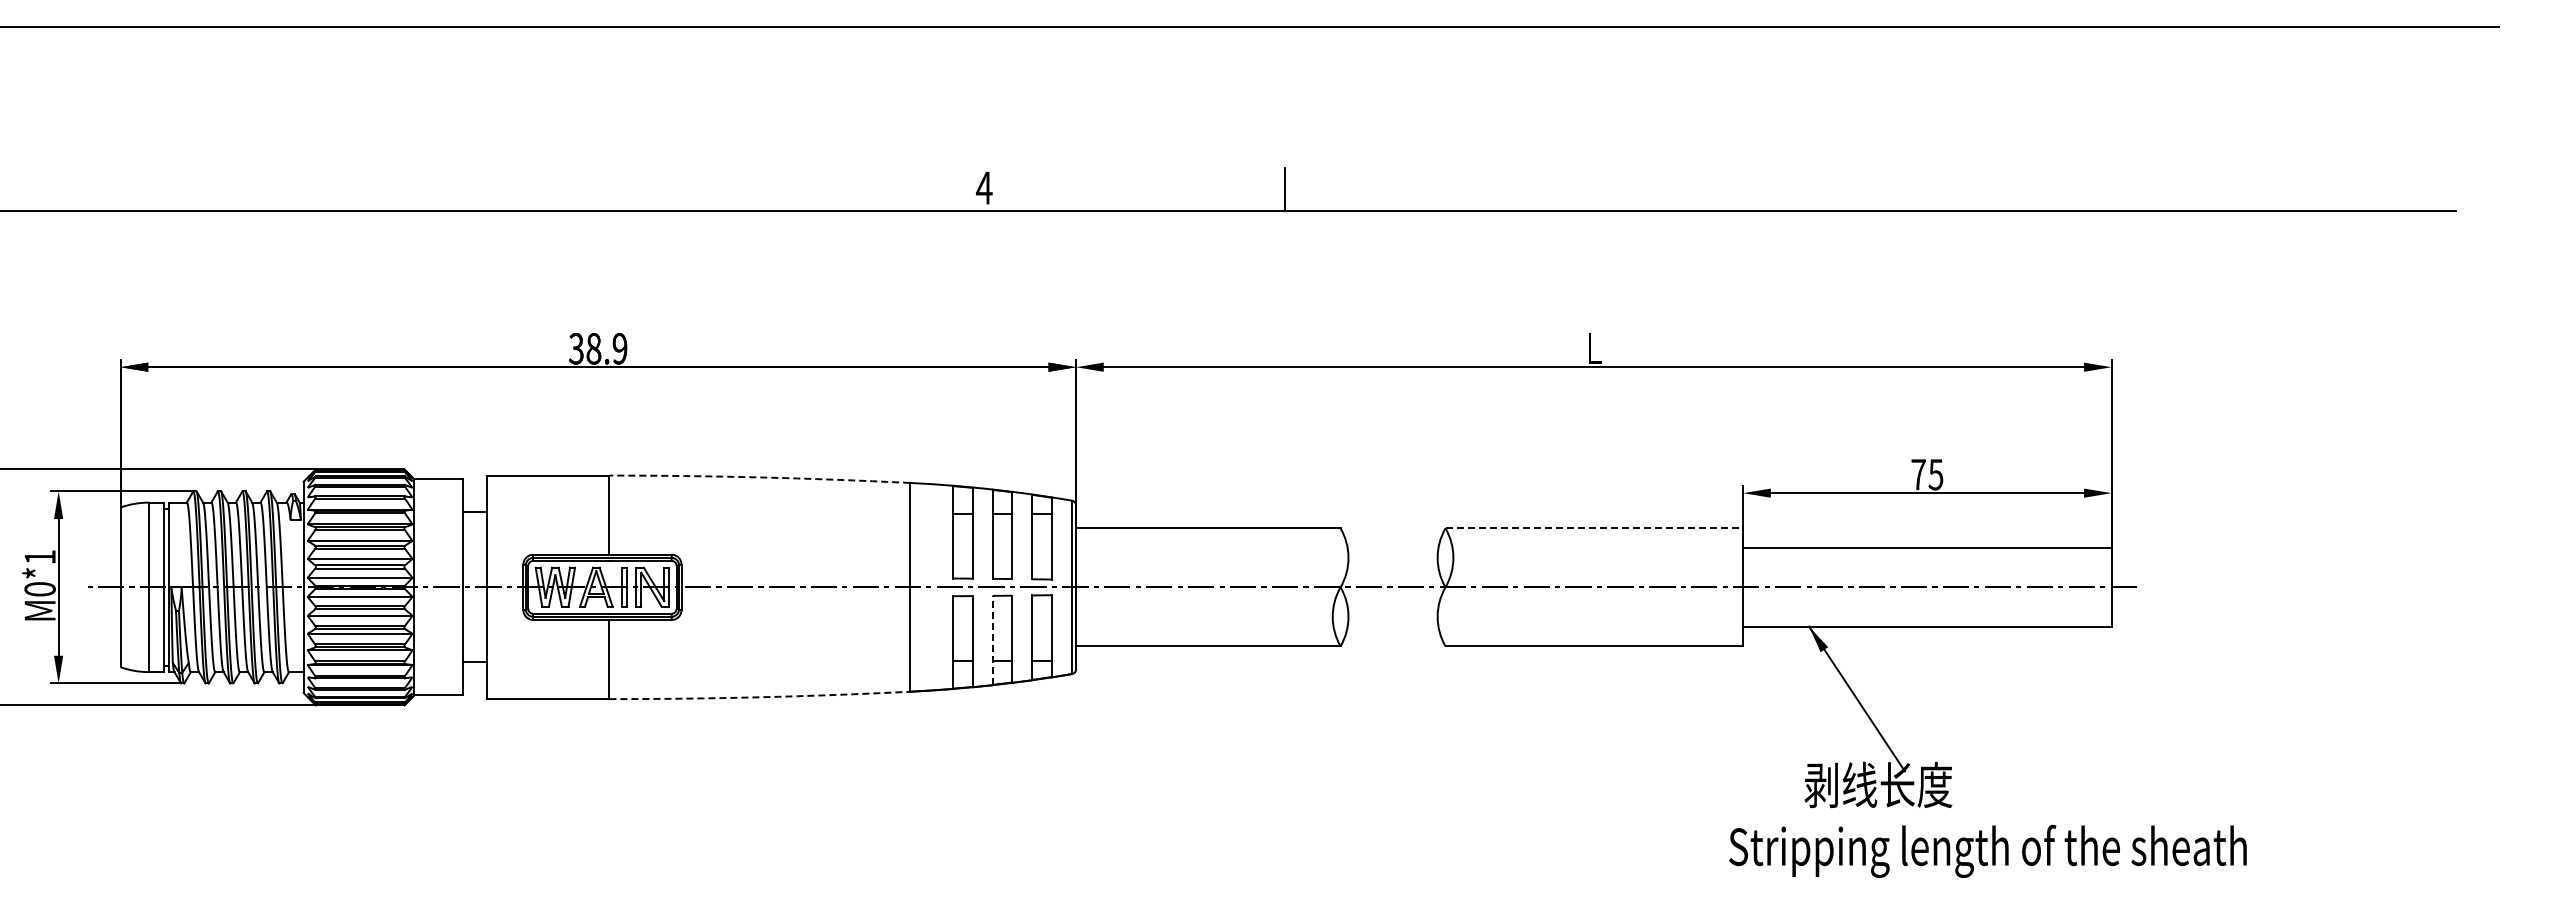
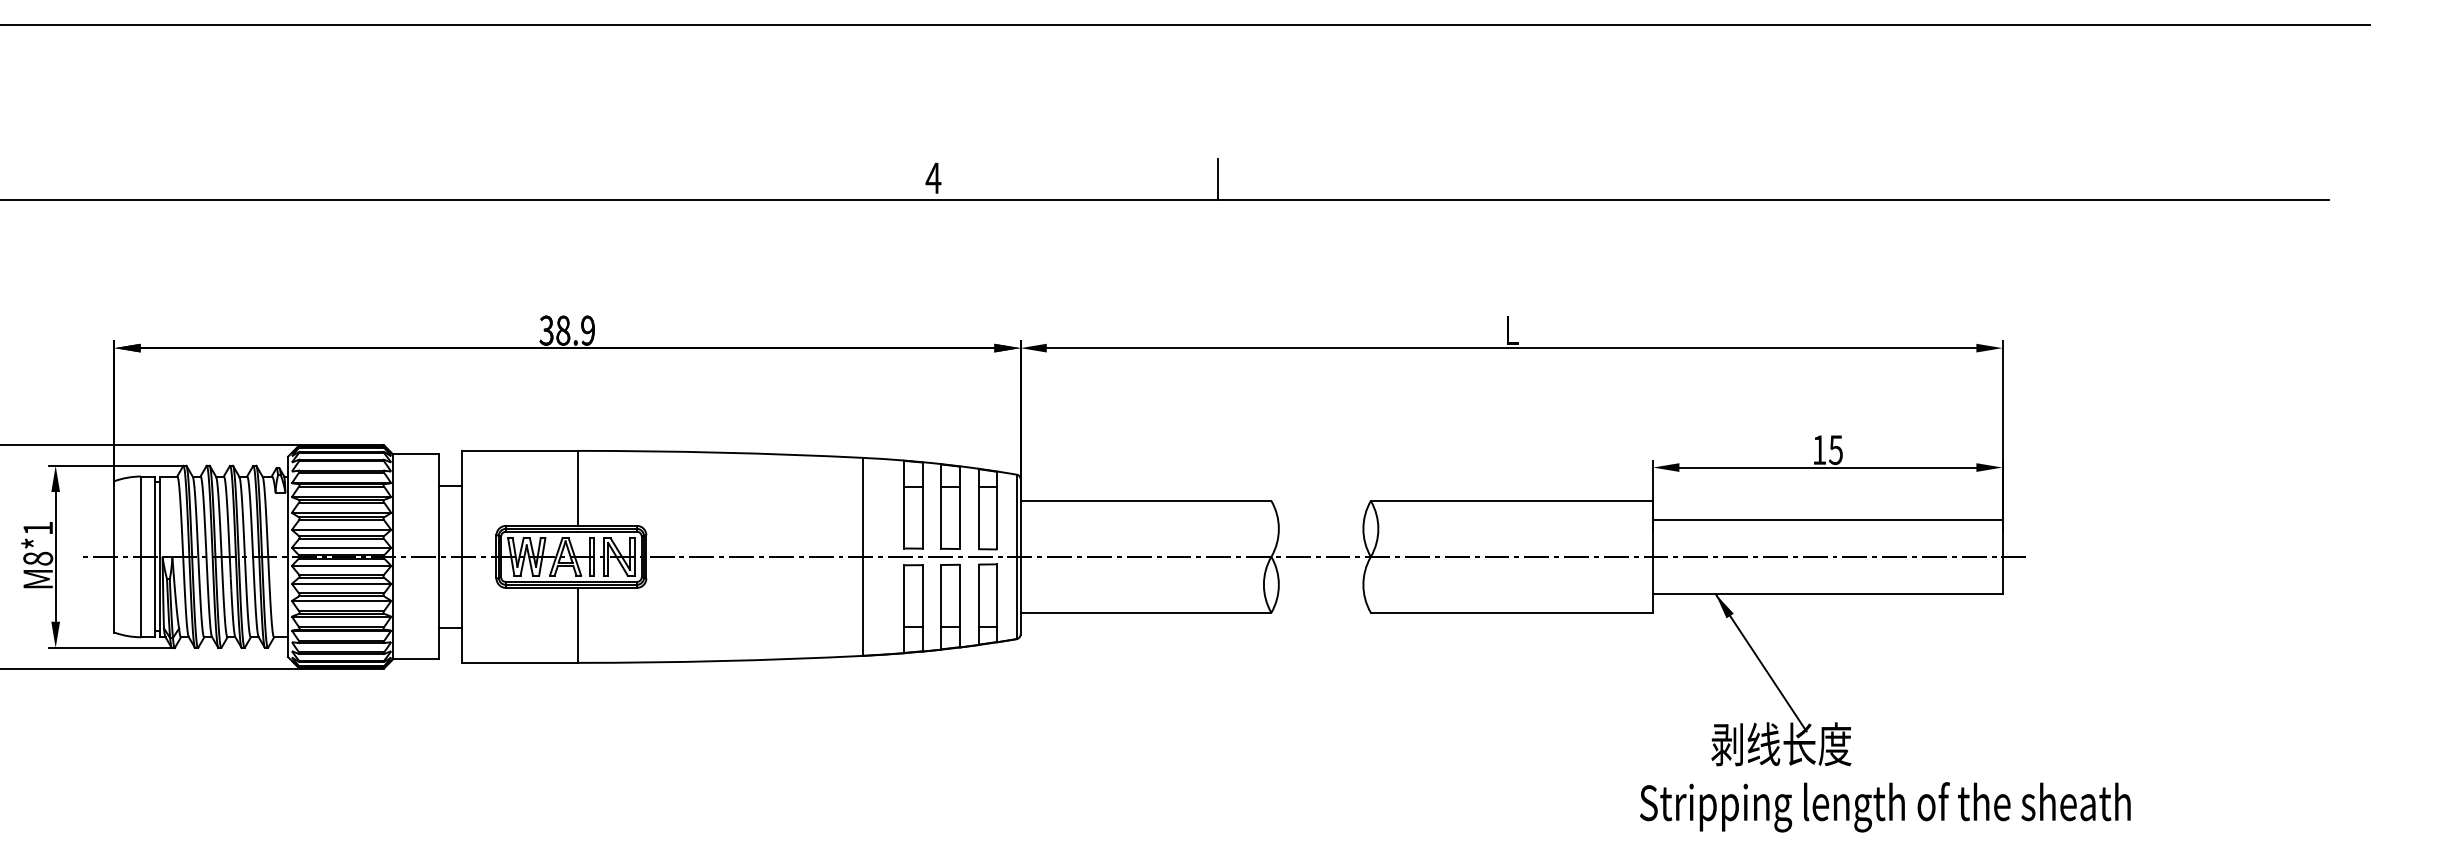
text: (1918, 474) -> (1819, 449), 75 -> 15
arc: (759, 477) -> (720, 452), dashed -> solid
line: (1594, 528) -> (1512, 501), dashed -> solid
text: (39, 589) -> (37, 558), M0*1 -> M8*1
line: (992, 639) -> (941, 606), dashed -> solid
arc: (759, 697) -> (720, 661), dashed -> solid

